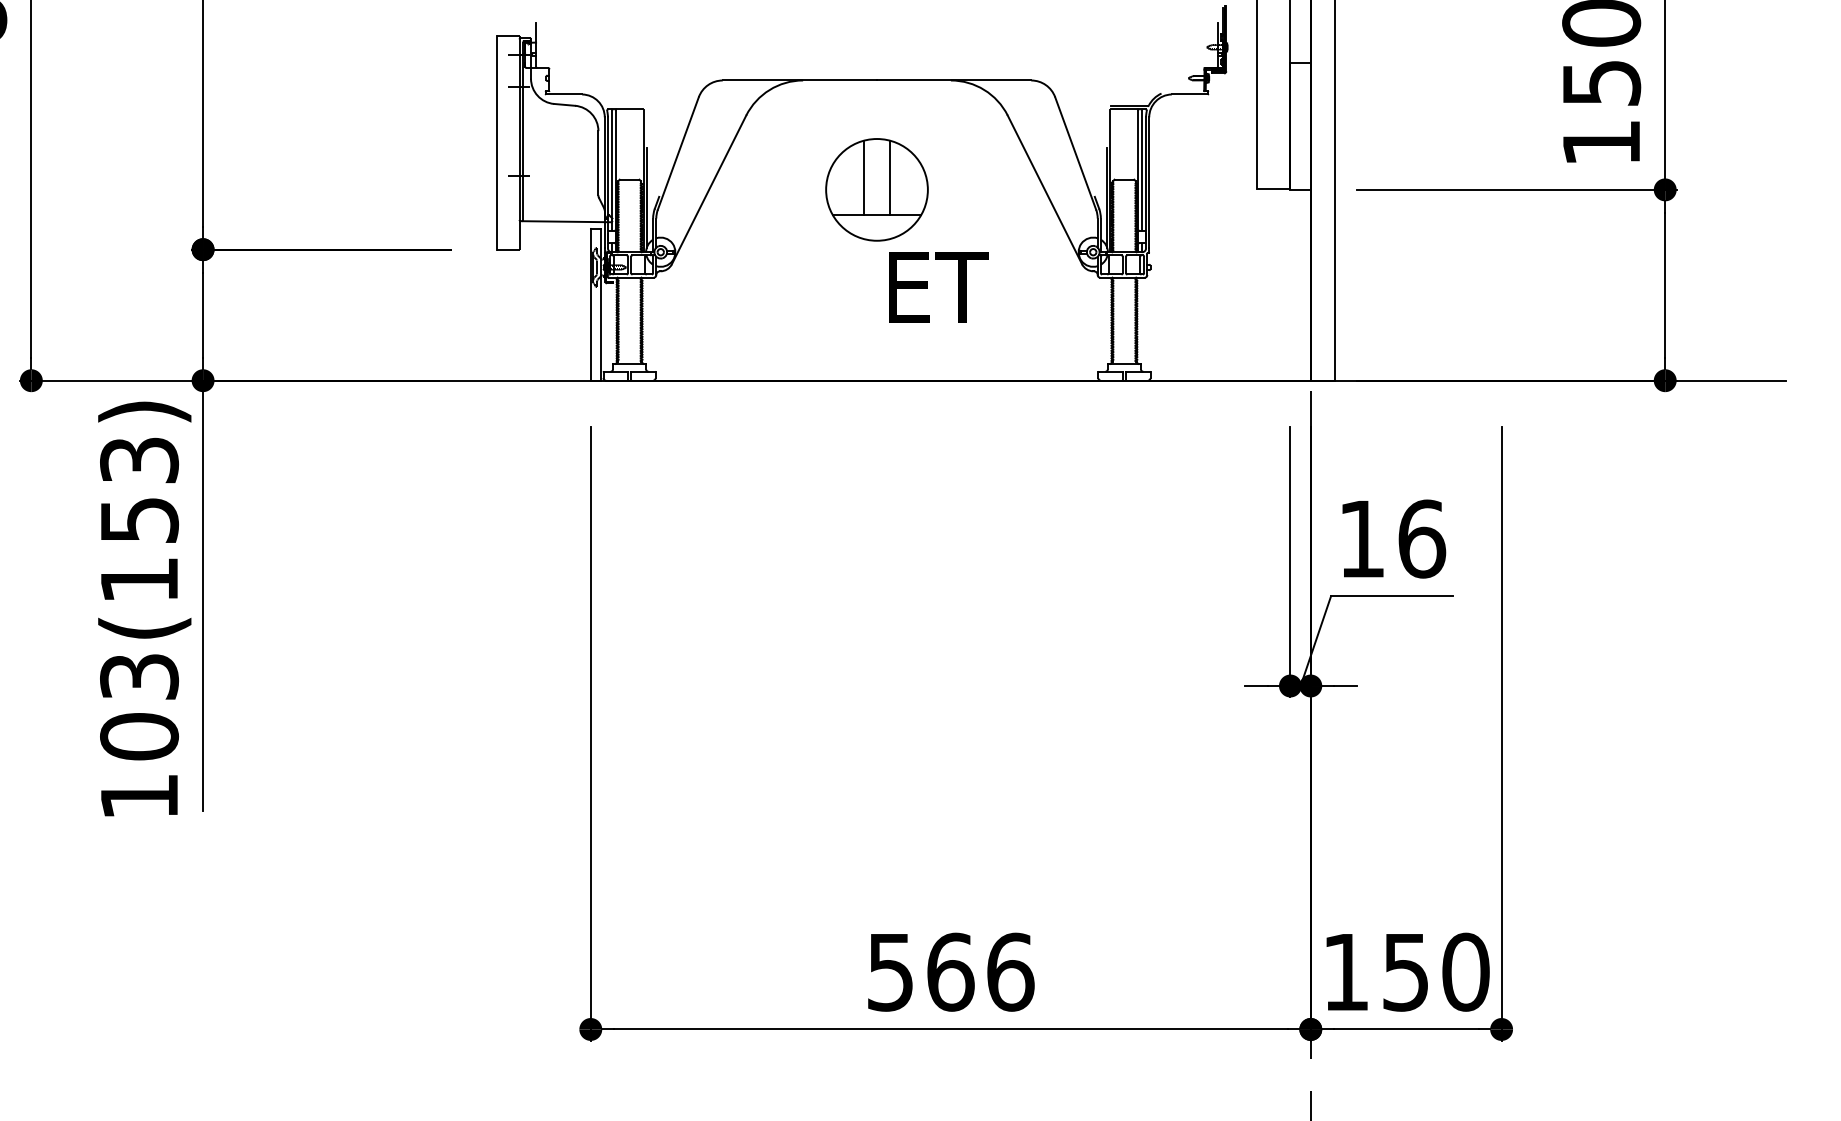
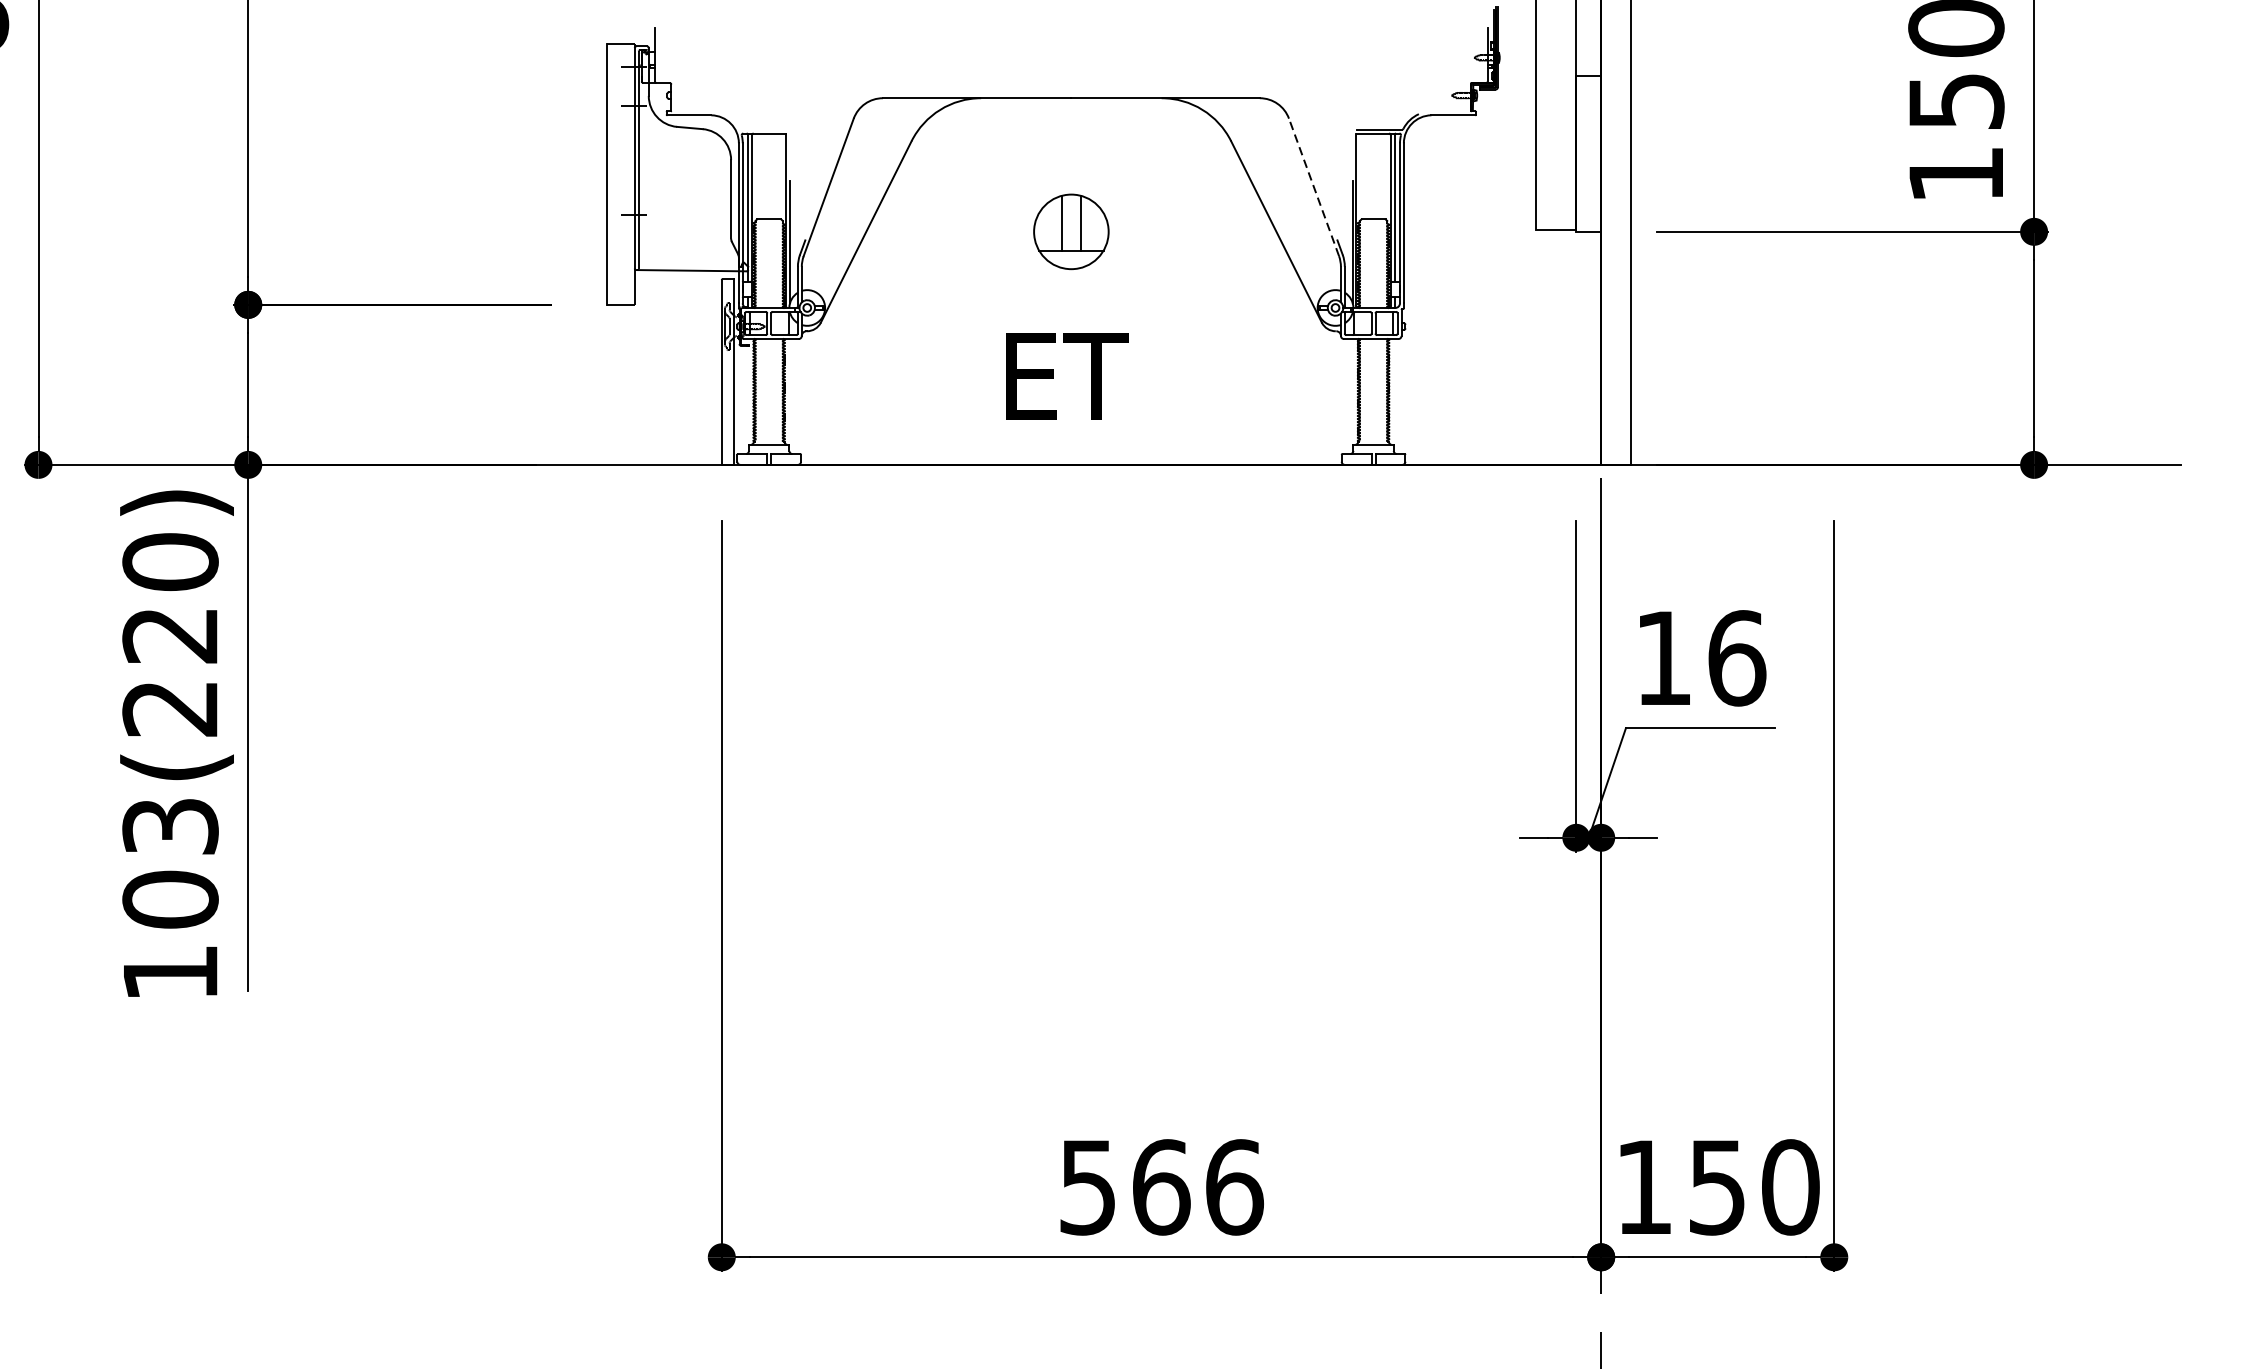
line: (1075, 153) -> (1313, 187), solid -> dashed
part: (876, 189) -> (1070, 231), size x0.6
text: (938, 287) -> (1067, 376), moved
text: (139, 519) -> (170, 634), 103(153) -> 103(220)

